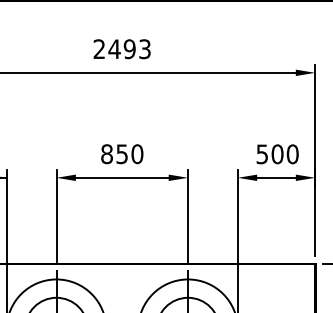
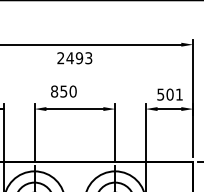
text: (121, 49) -> (74, 58), moved
text: (121, 154) -> (63, 91), moved
text: (292, 154) -> (179, 94), 500 -> 501

